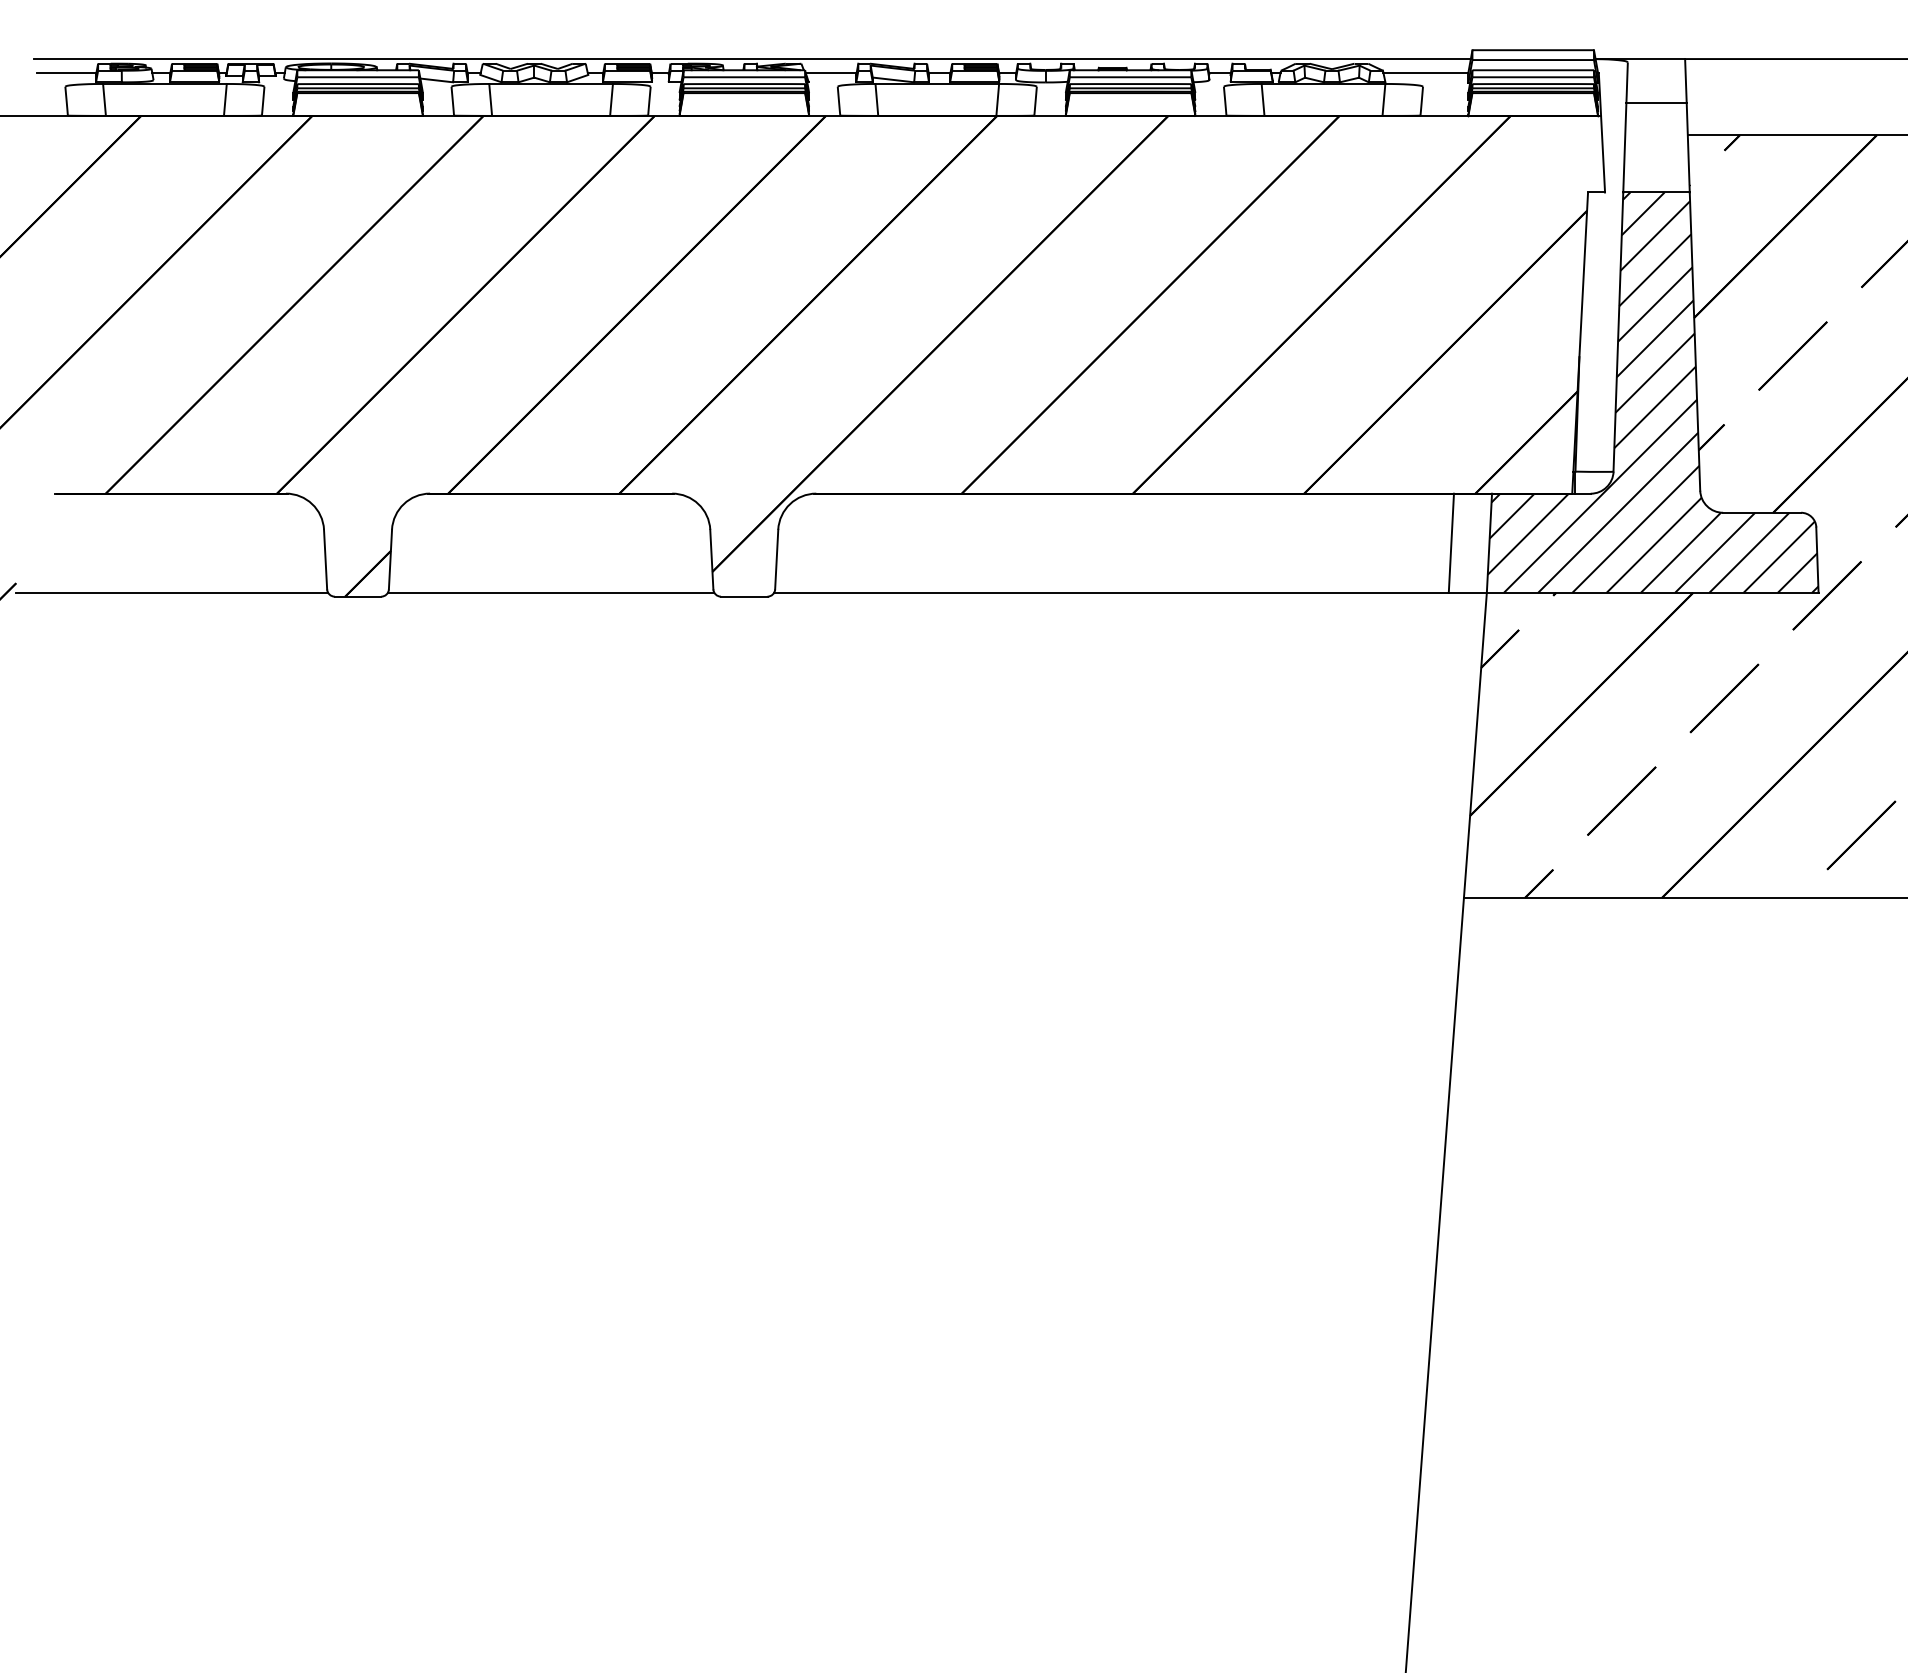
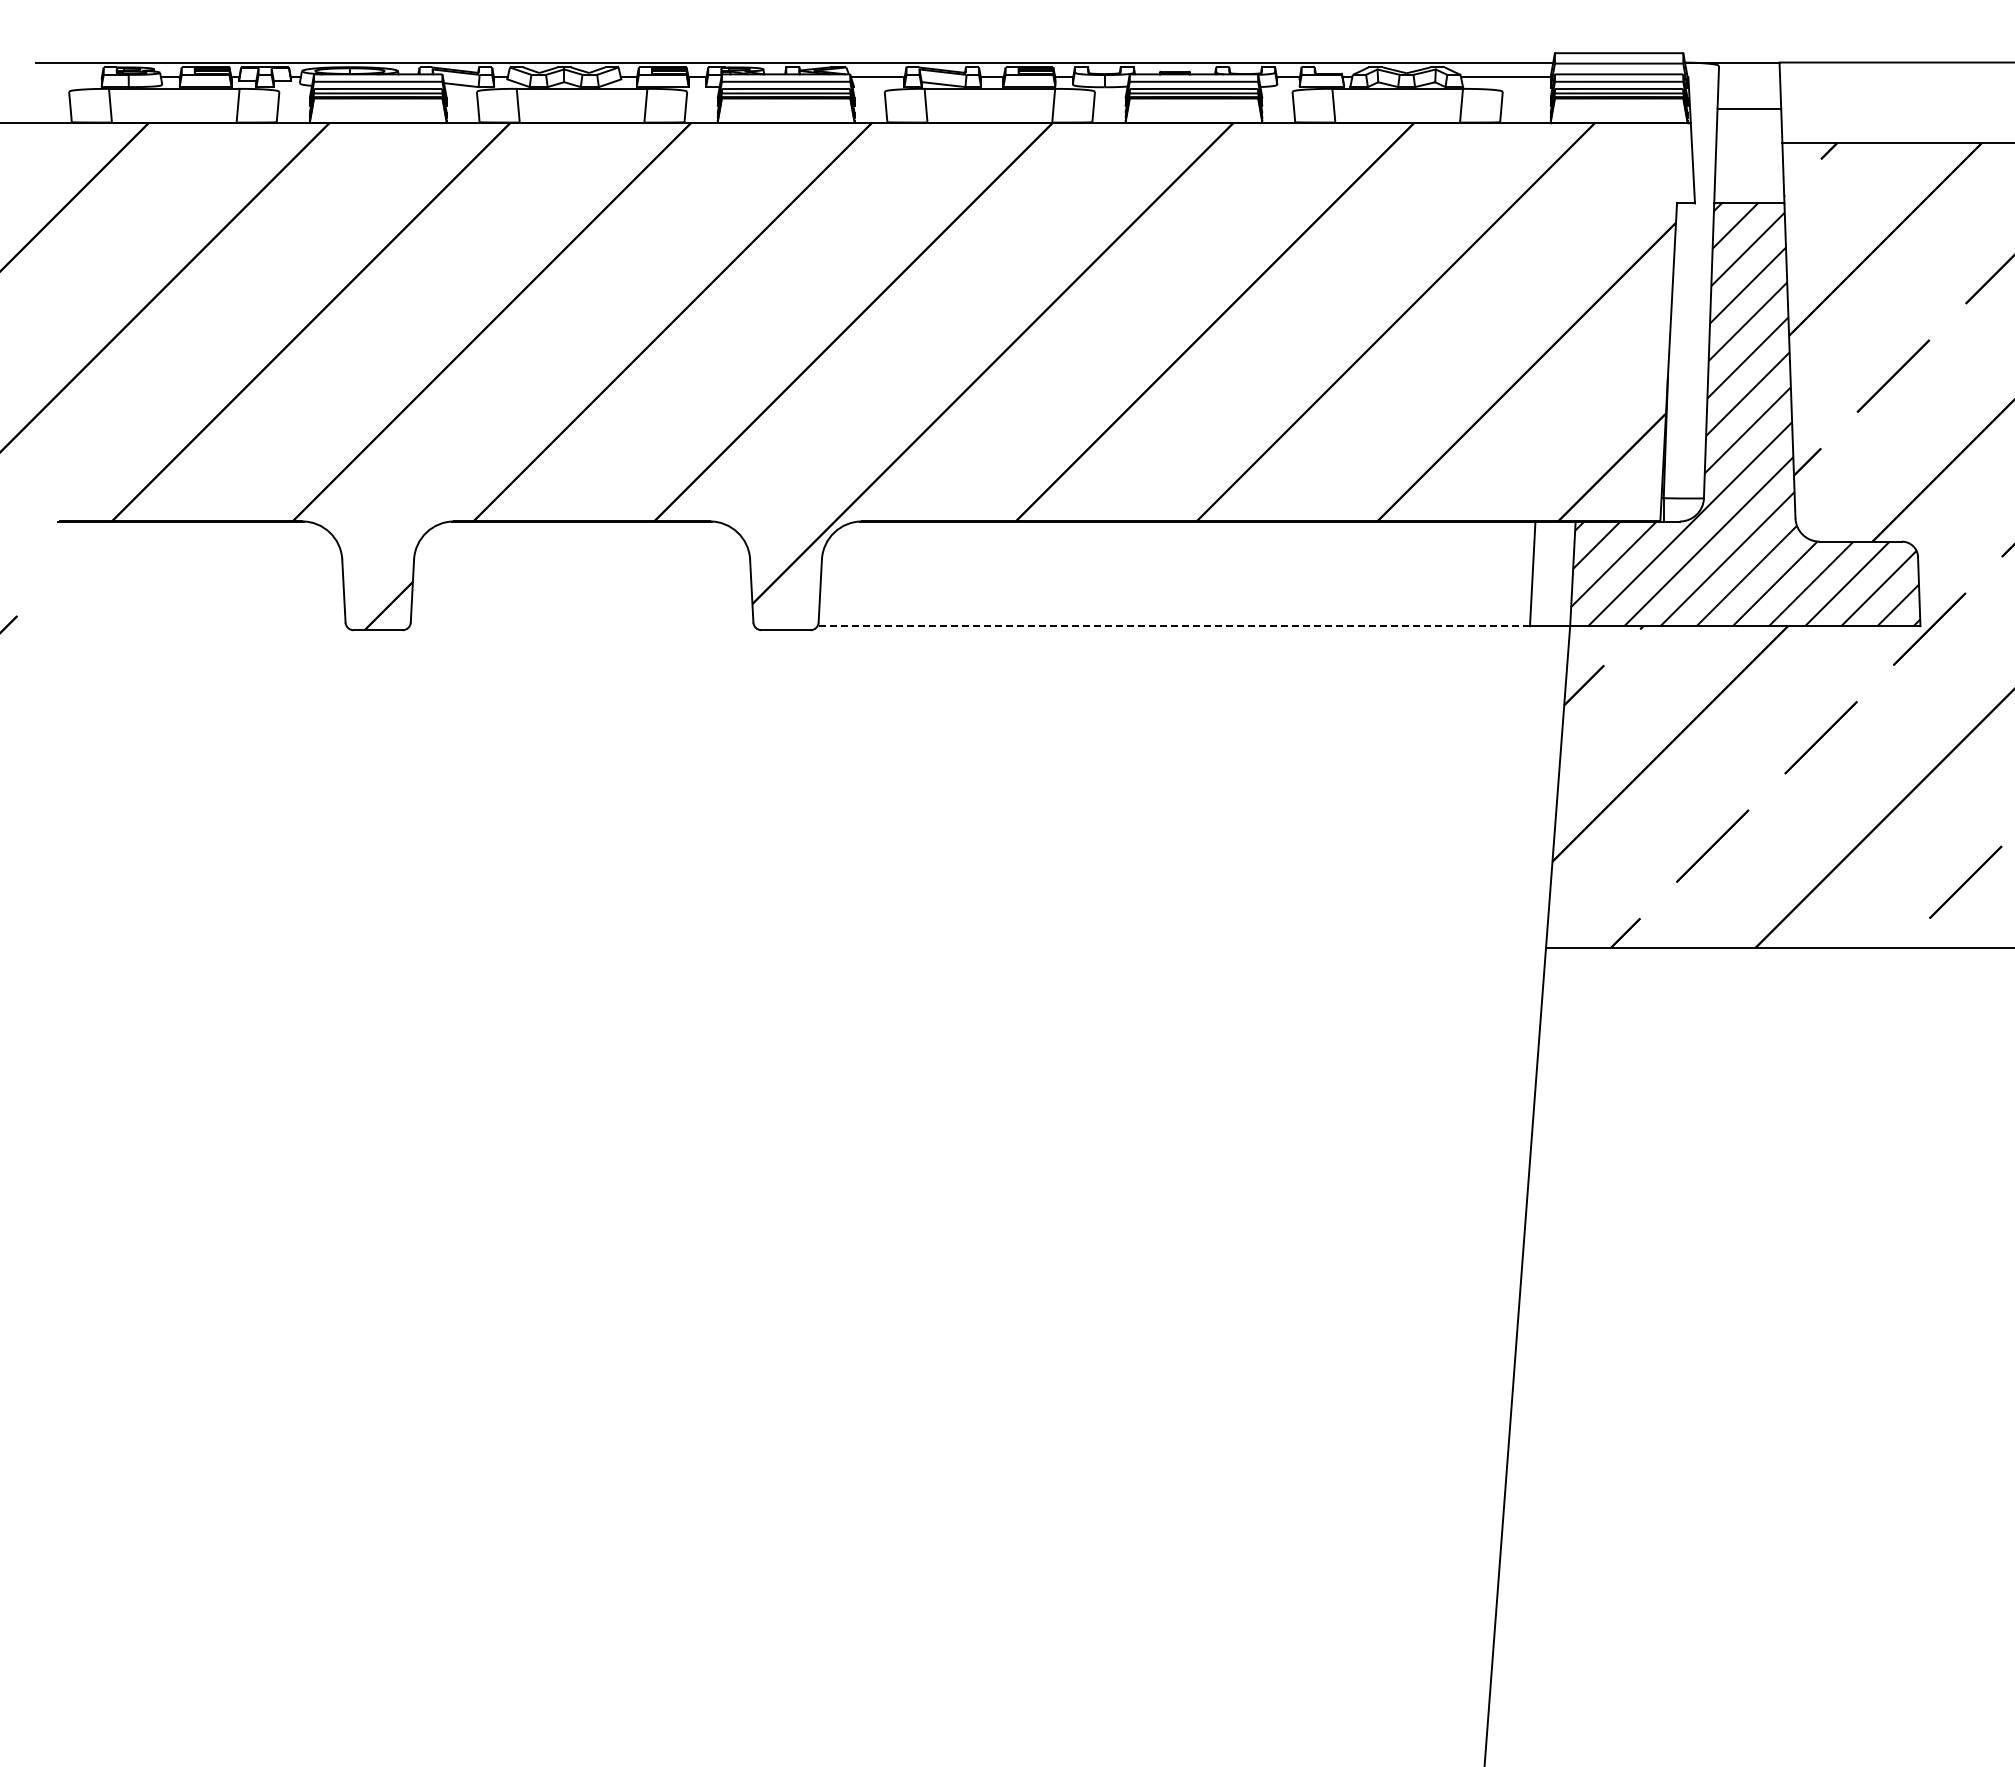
line: (66, 72) -> (70, 76), removed
line: (171, 593) -> (181, 626), removed
line: (550, 593) -> (581, 626), removed
line: (1111, 593) -> (1173, 626), solid -> dashed

